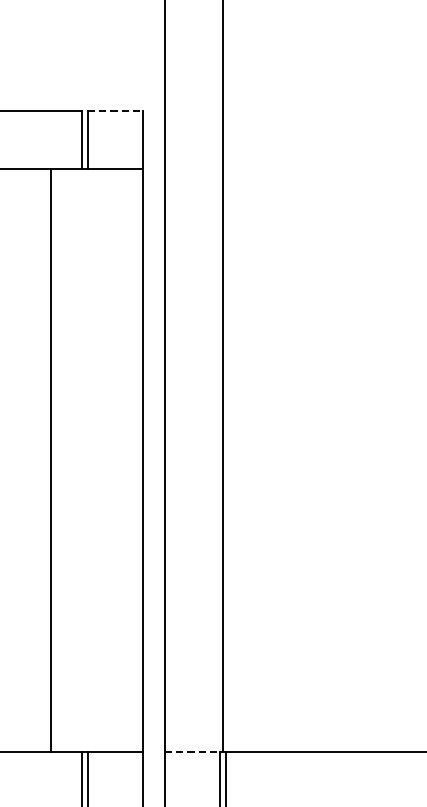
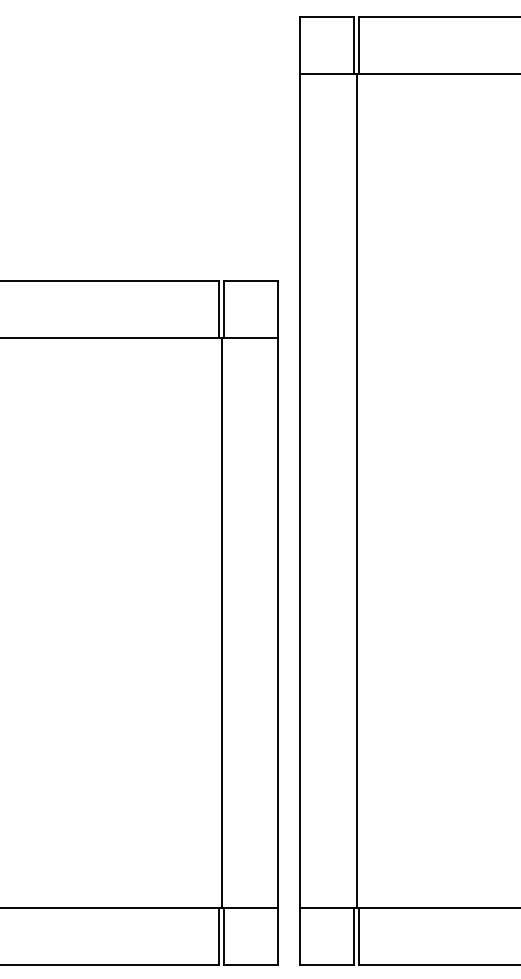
line: (115, 110) -> (251, 280), dashed -> solid
line: (51, 460) -> (221, 622), moved
line: (193, 751) -> (327, 907), dashed -> solid

